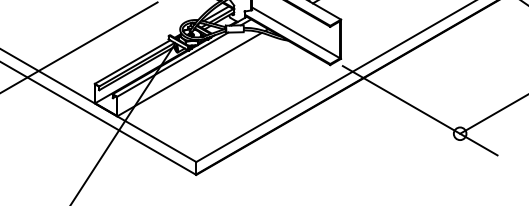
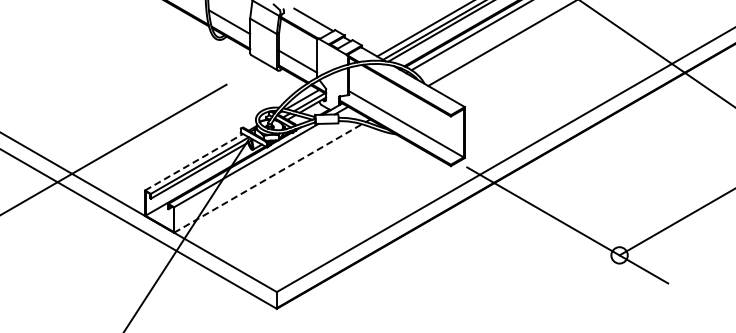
line: (132, 62) -> (194, 162), solid -> dashed
line: (189, 74) -> (268, 178), solid -> dashed

